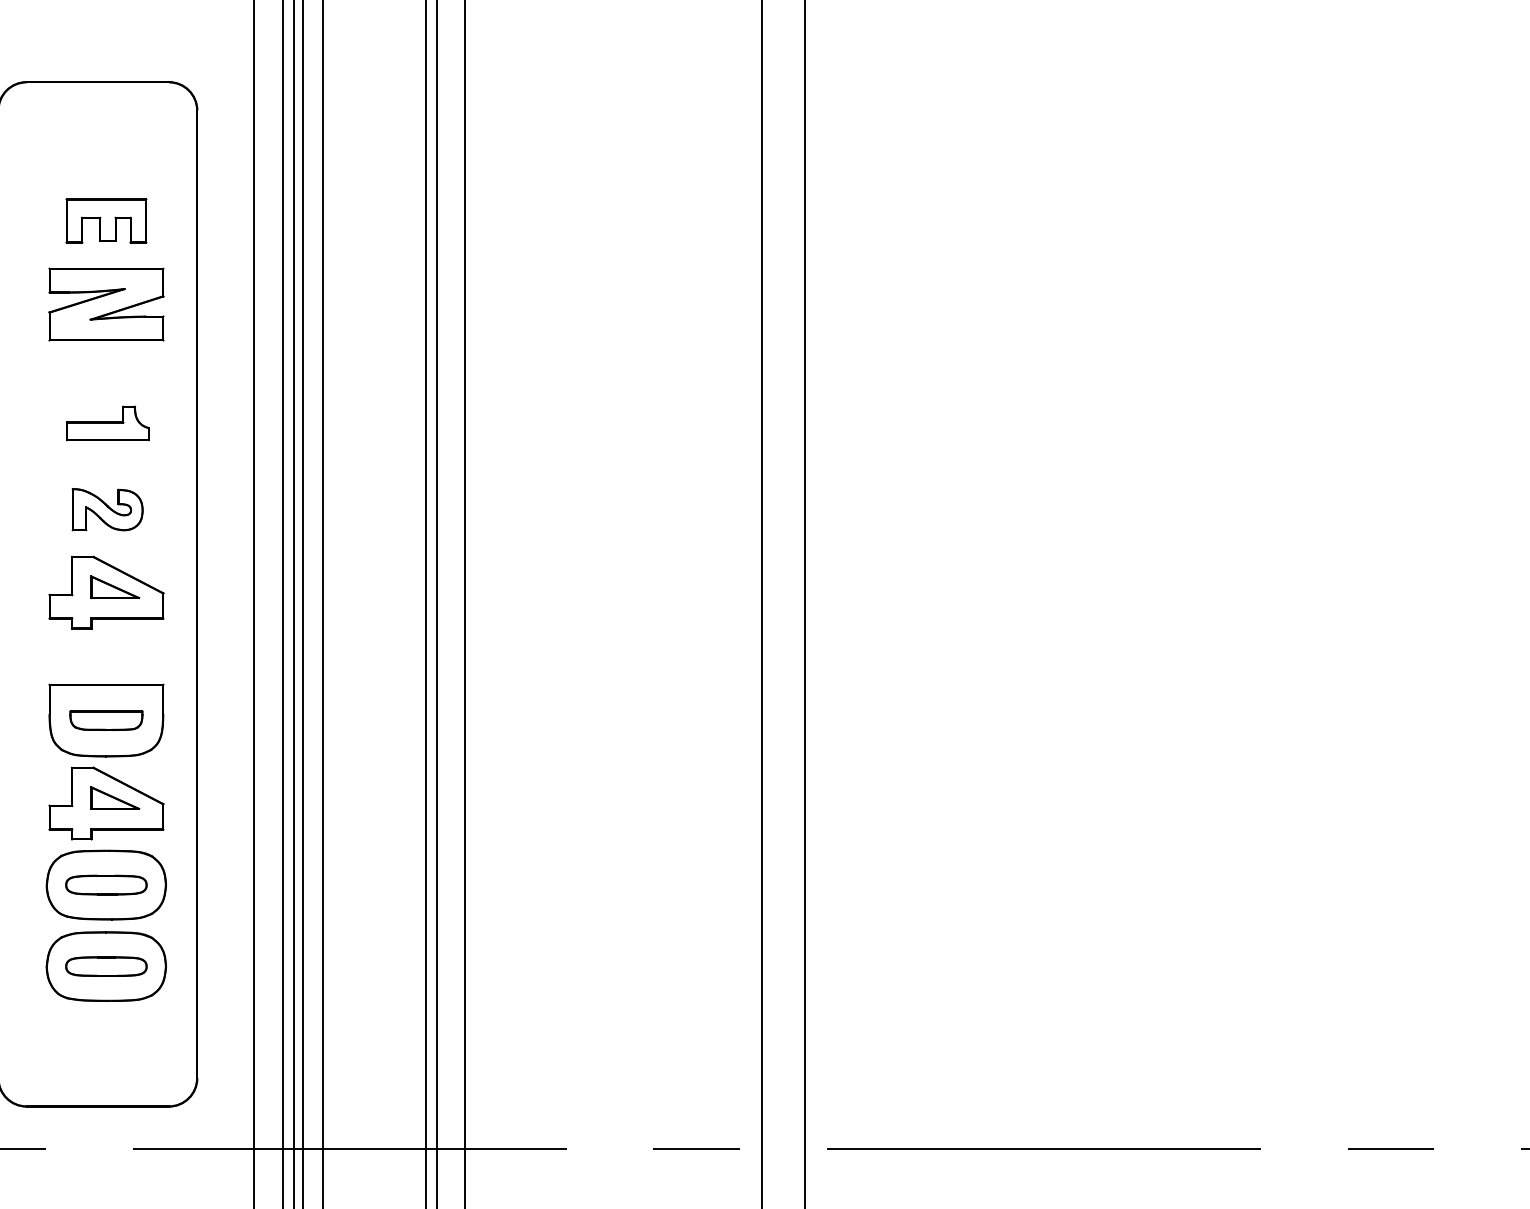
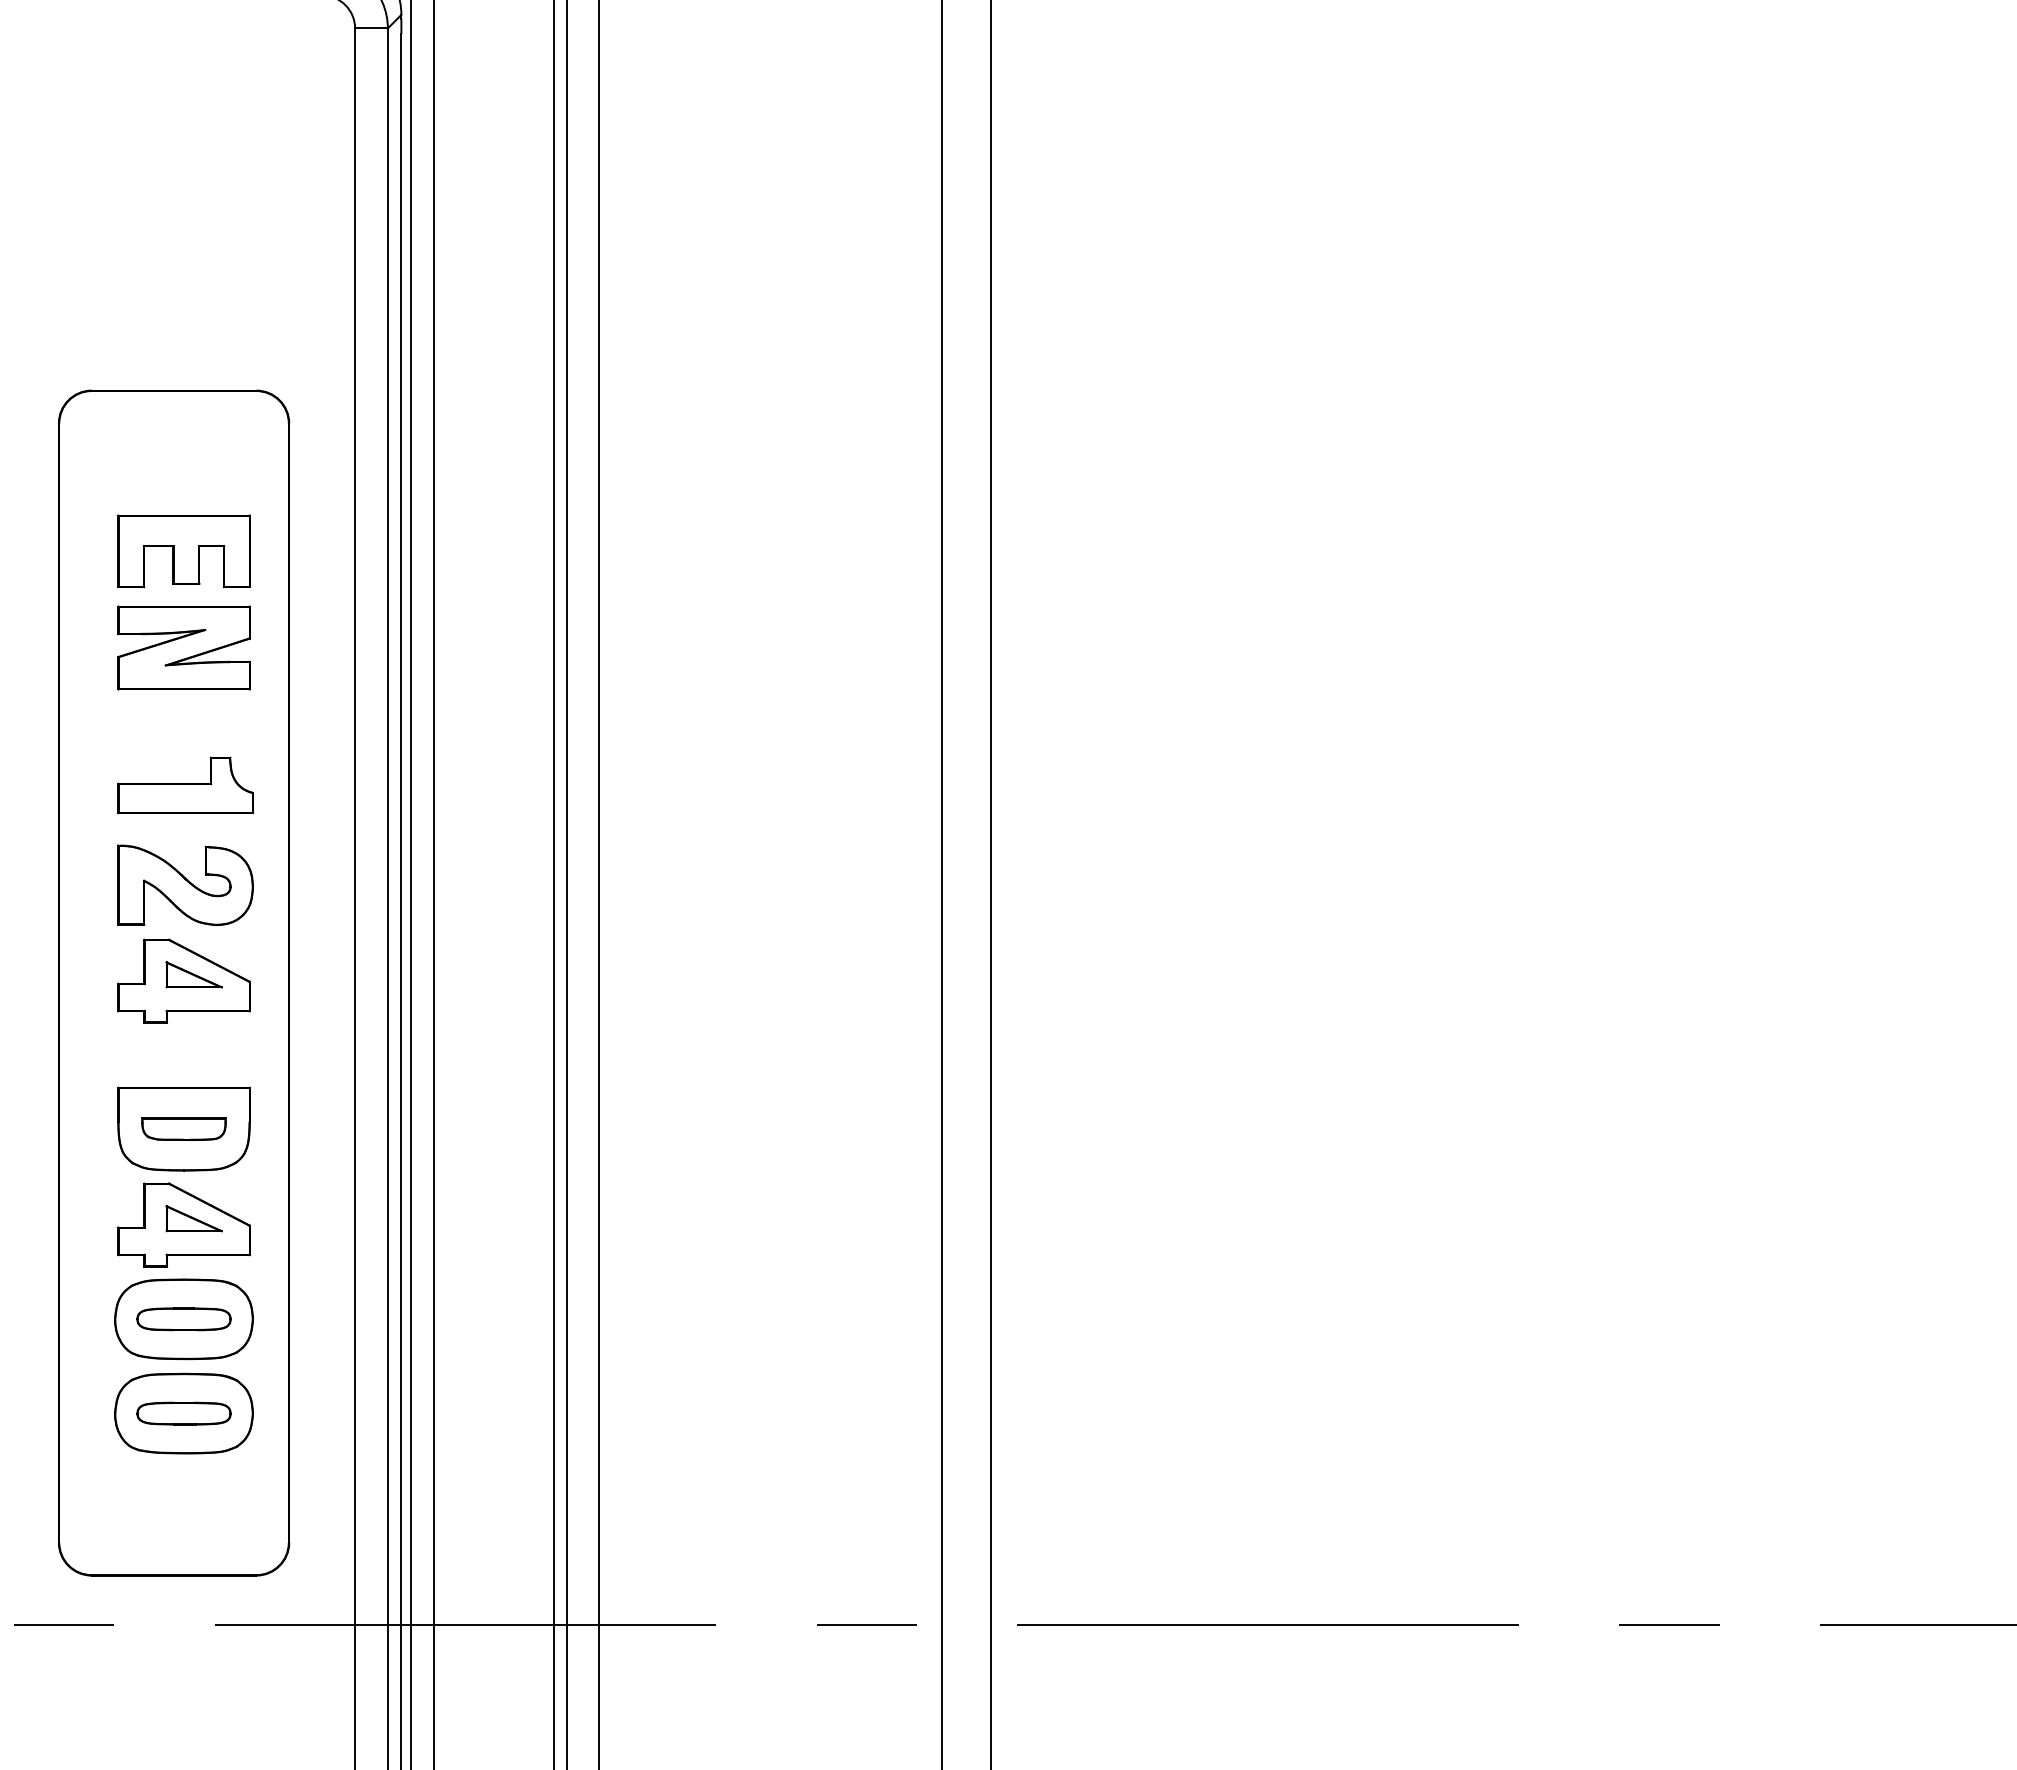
part: (105, 221) -> (183, 551), size x1.43
part: (107, 423) -> (185, 785), size x1.43
part: (107, 509) -> (185, 884), size x1.67

